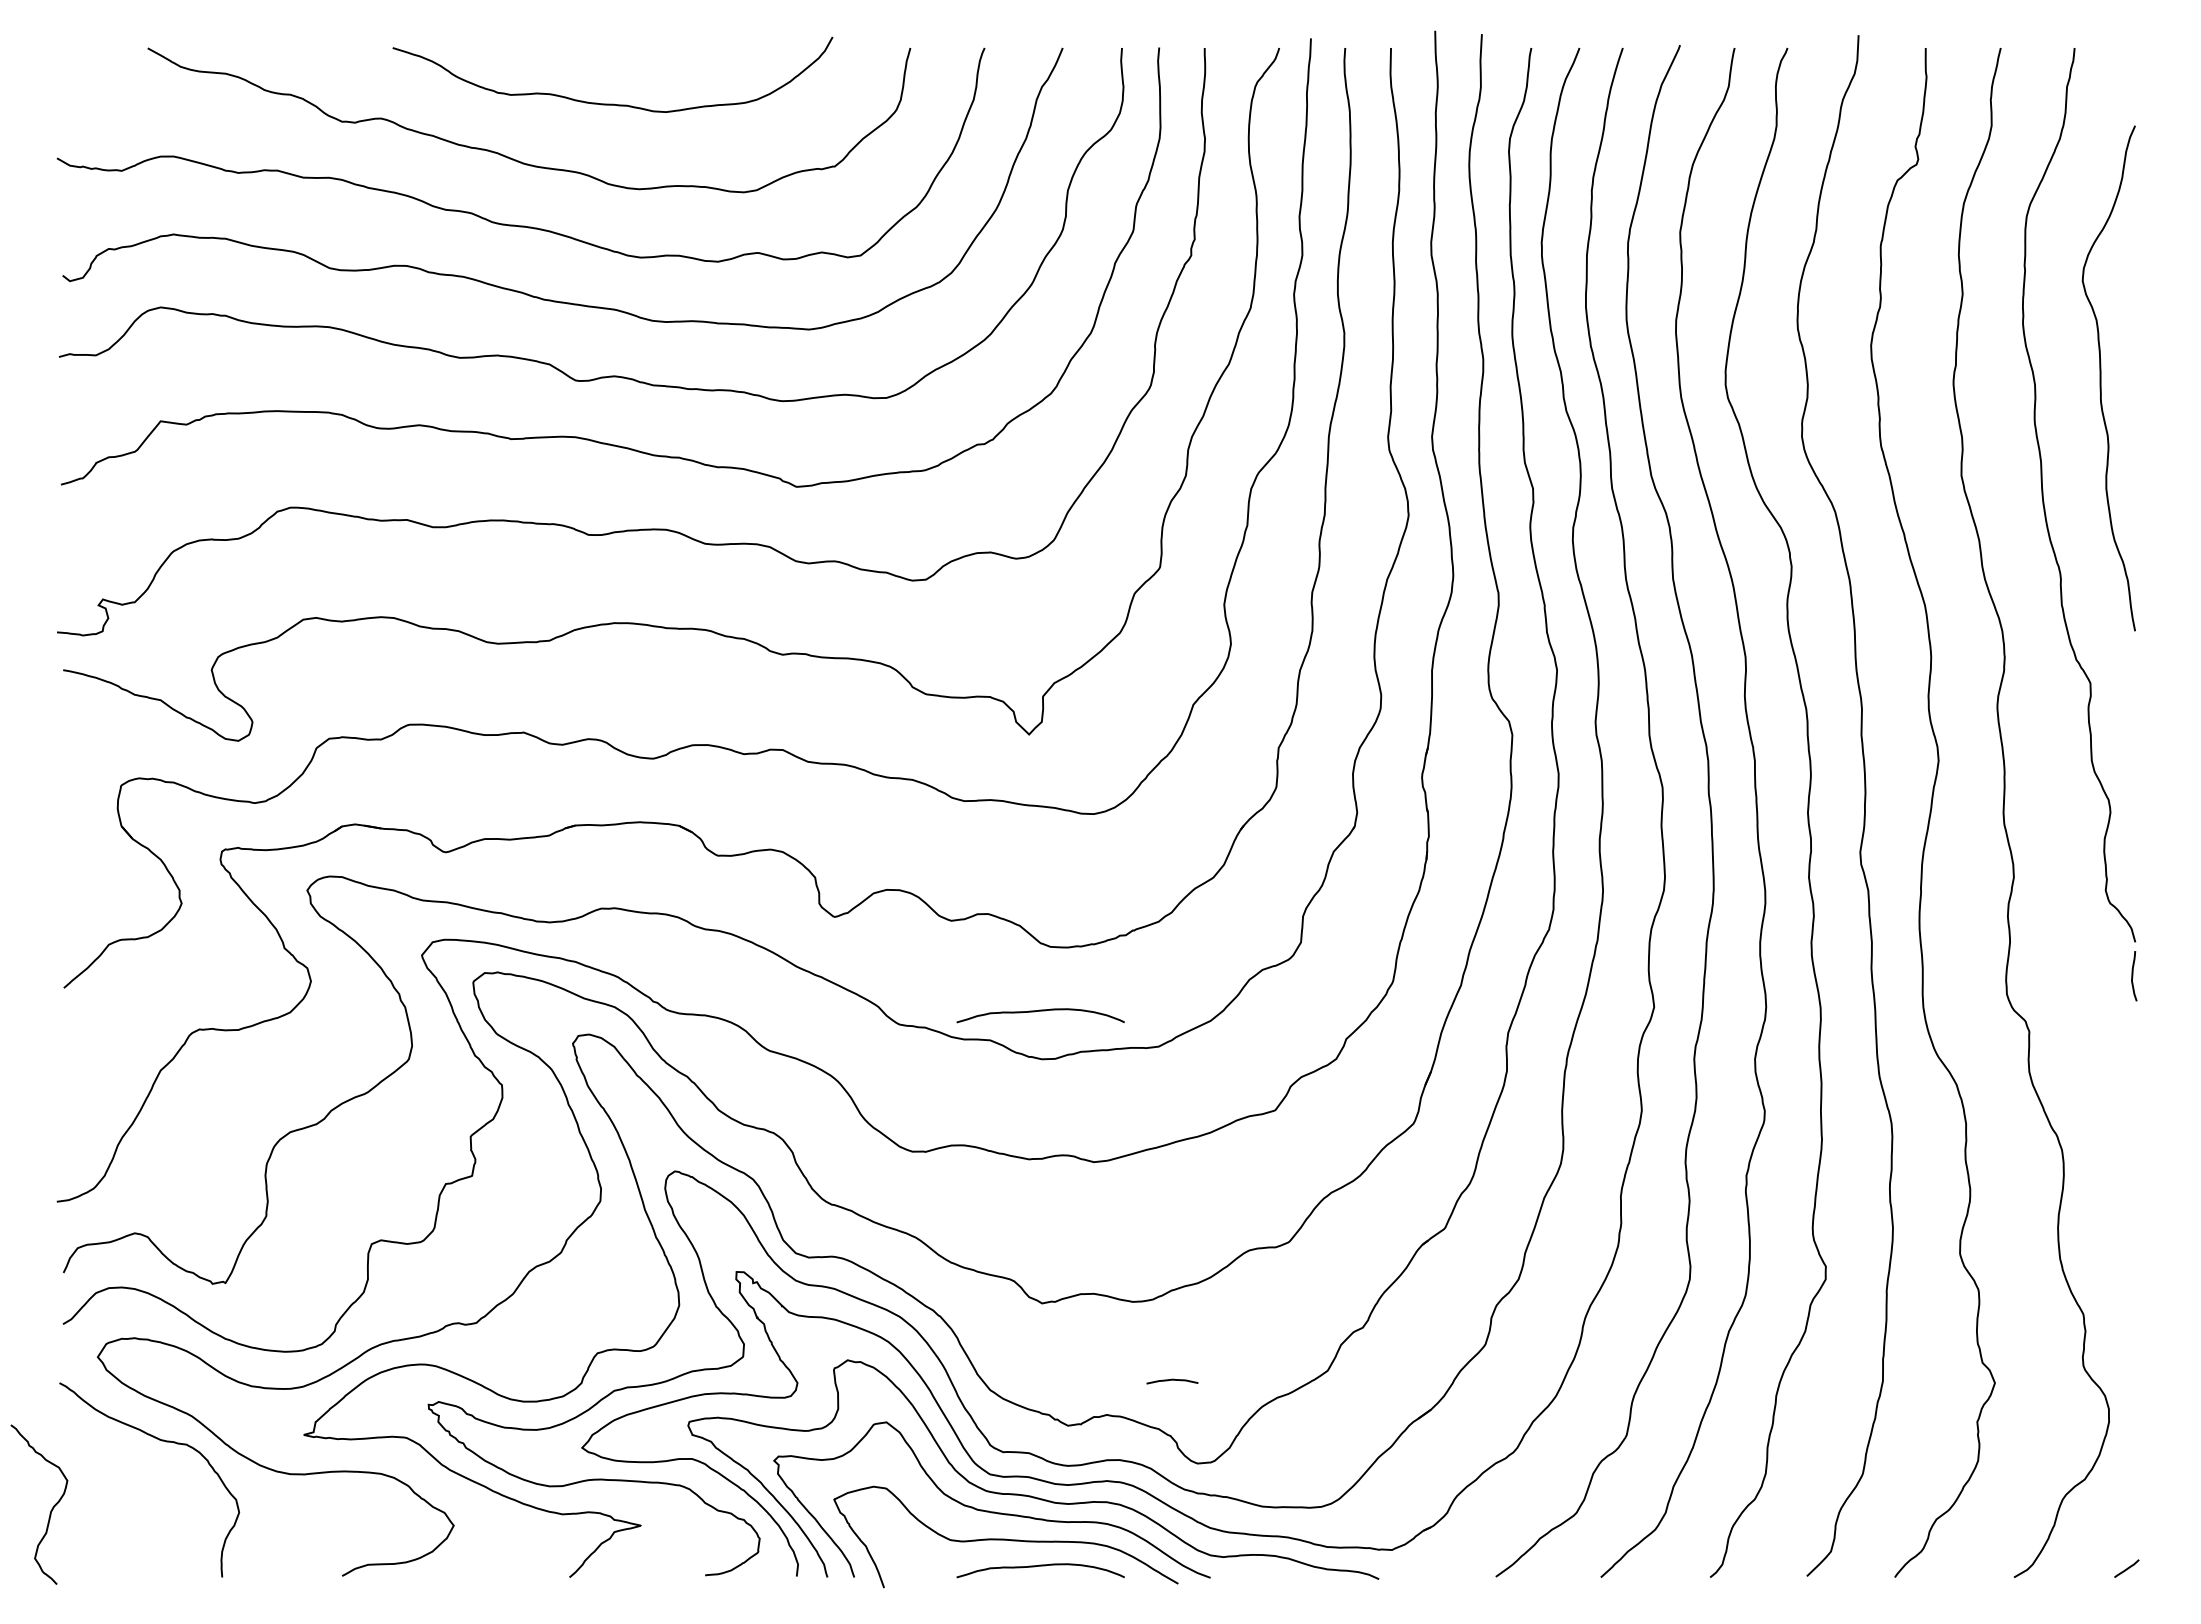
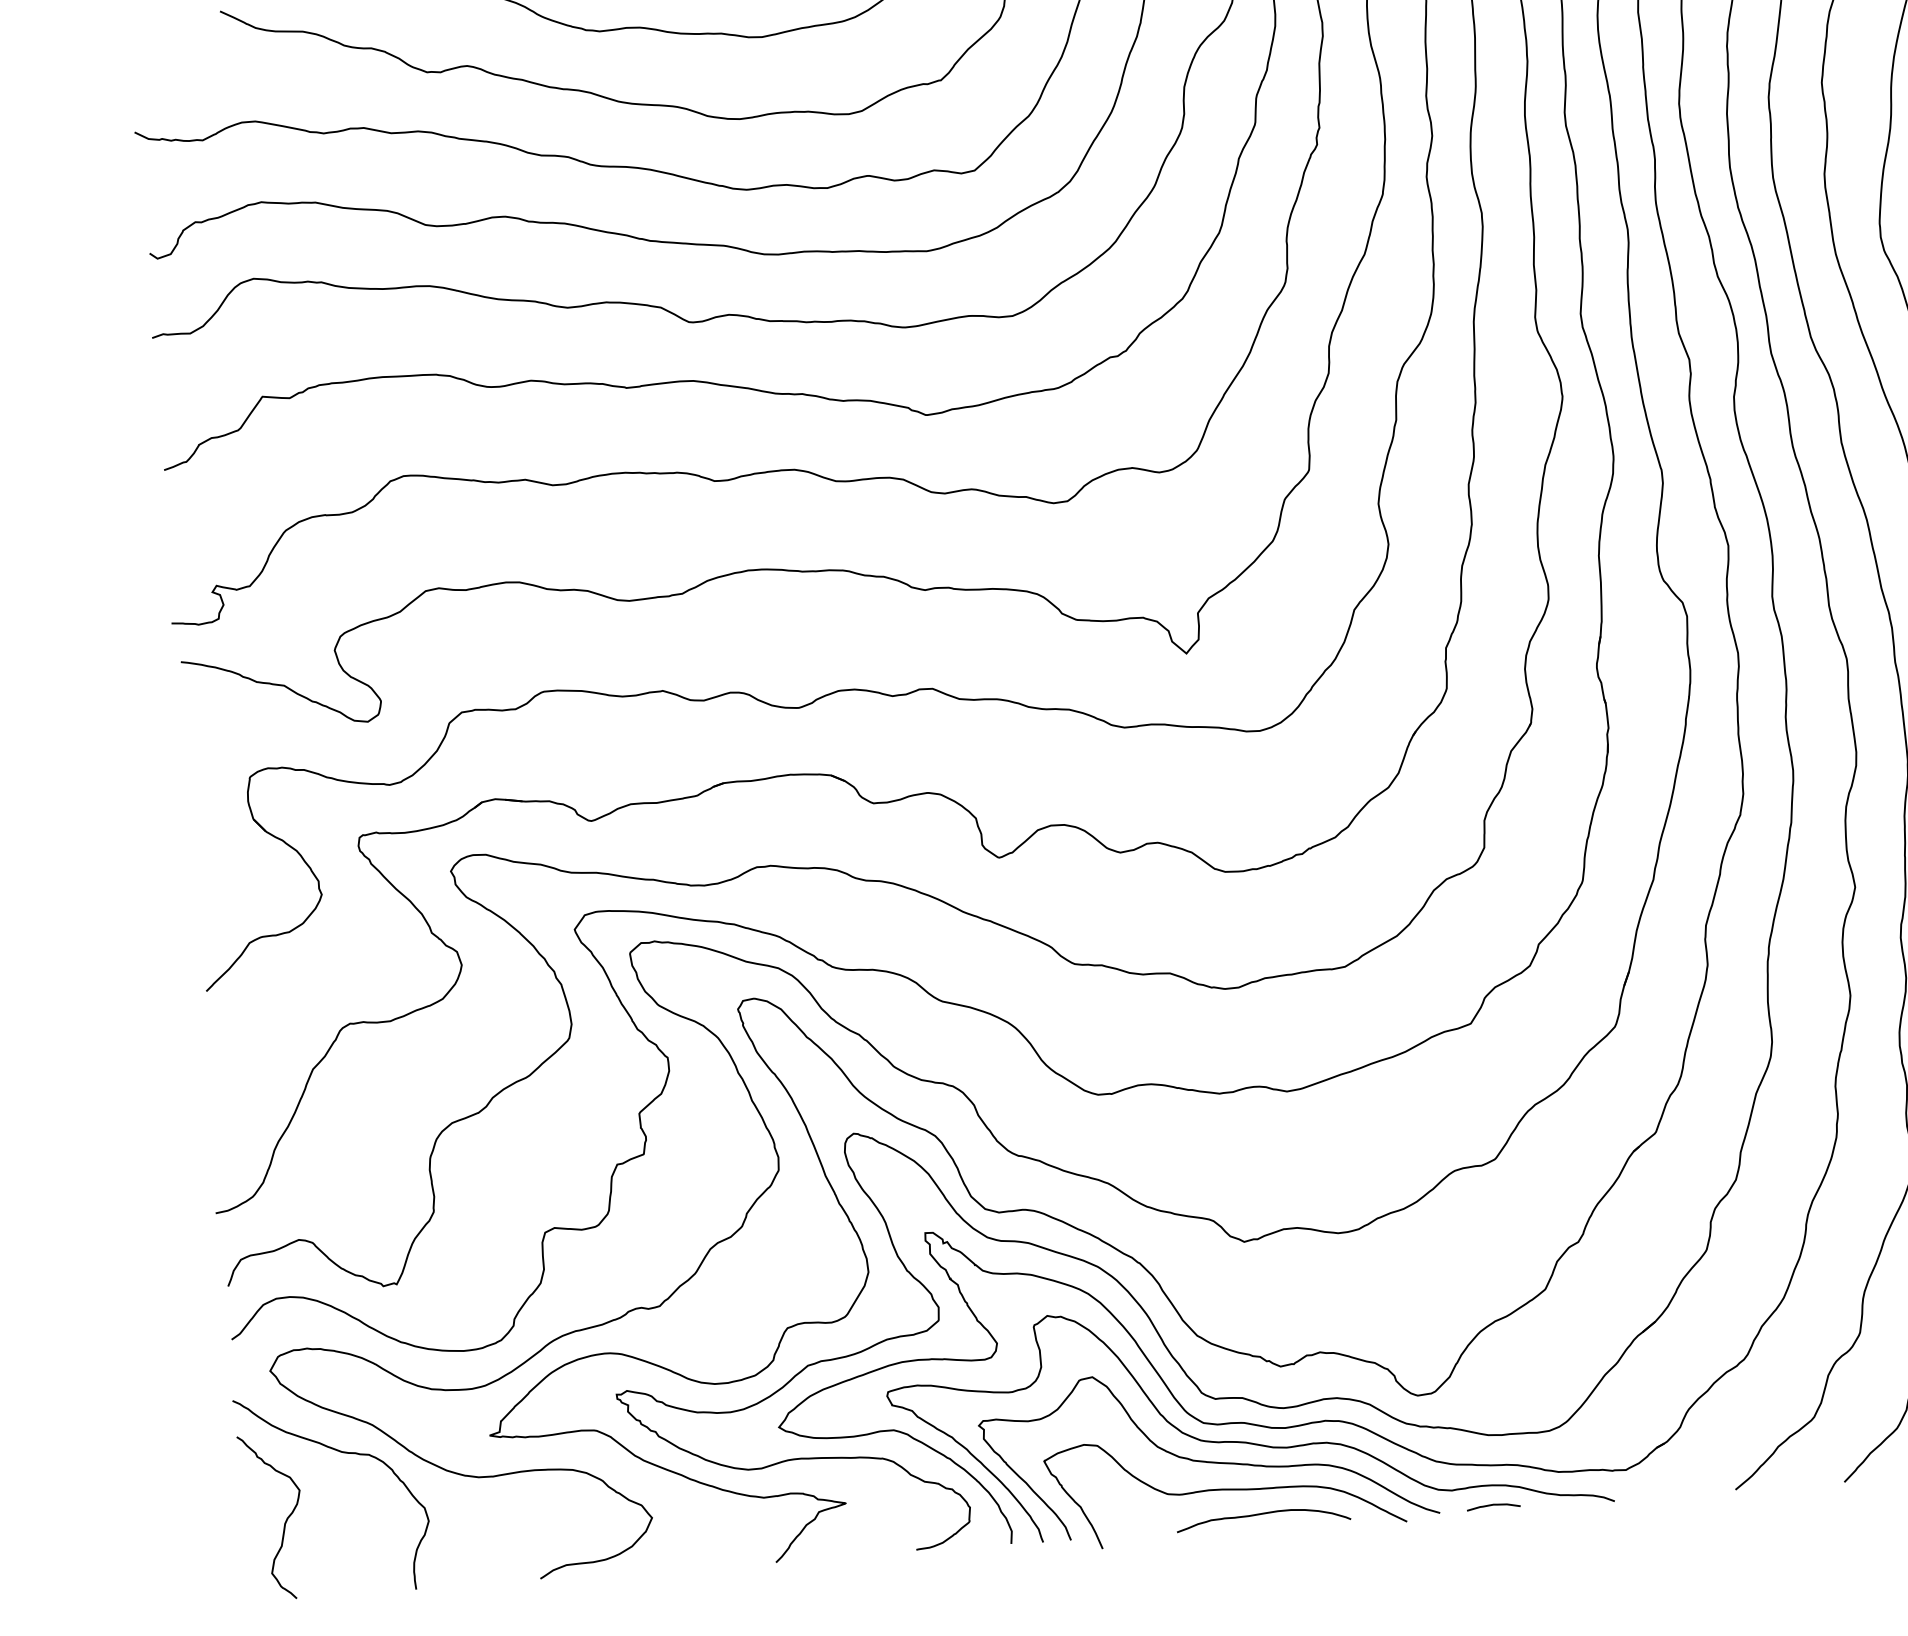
curve: (1040, 1011) -> (1219, 939), removed
curve: (1172, 1380) -> (1493, 1505), moved
curve: (50, 1510) -> (284, 1522), moved

